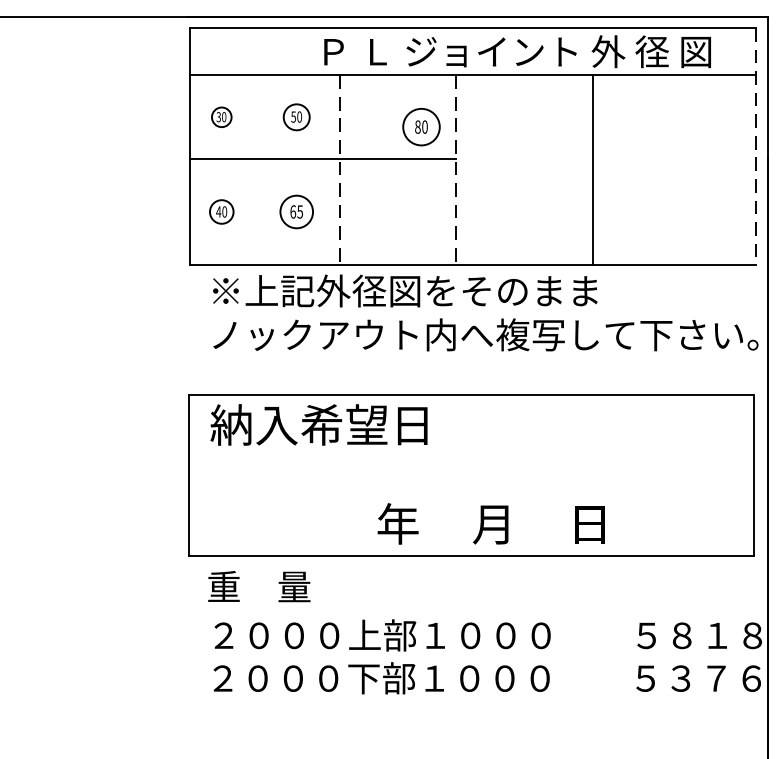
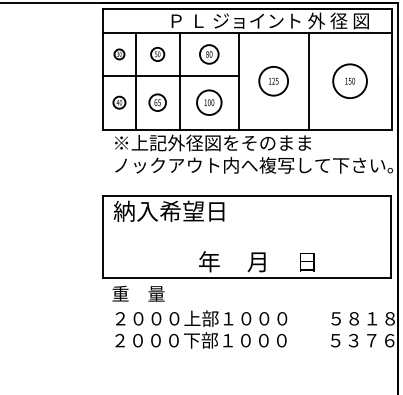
part: (421, 127) -> (209, 54), moved
line: (755, 146) -> (391, 69), dashed -> solid
part: (672, 168) -> (349, 80), added
line: (253, 170) -> (135, 81), added
line: (339, 170) -> (179, 81), dashed -> solid
line: (455, 170) -> (238, 81), dashed -> solid
part: (523, 170) -> (273, 81), added
part: (398, 211) -> (209, 102), added

